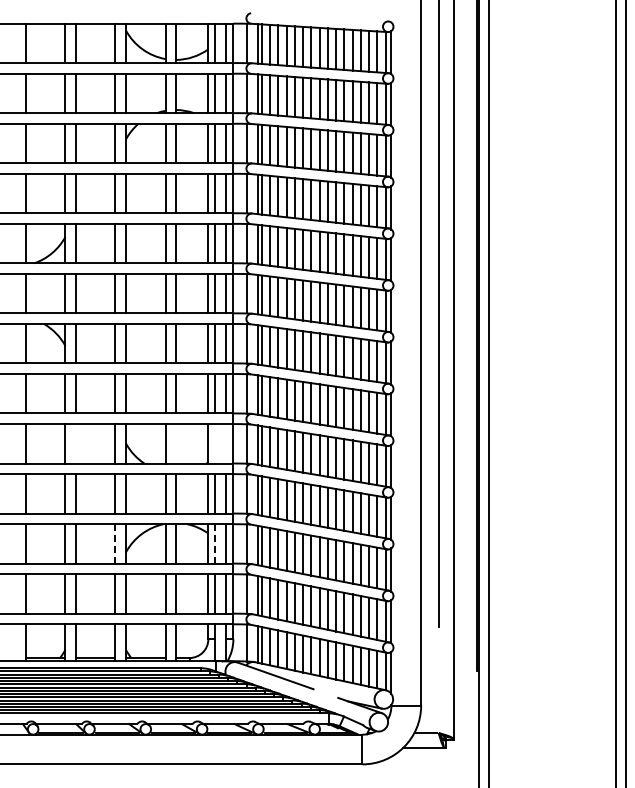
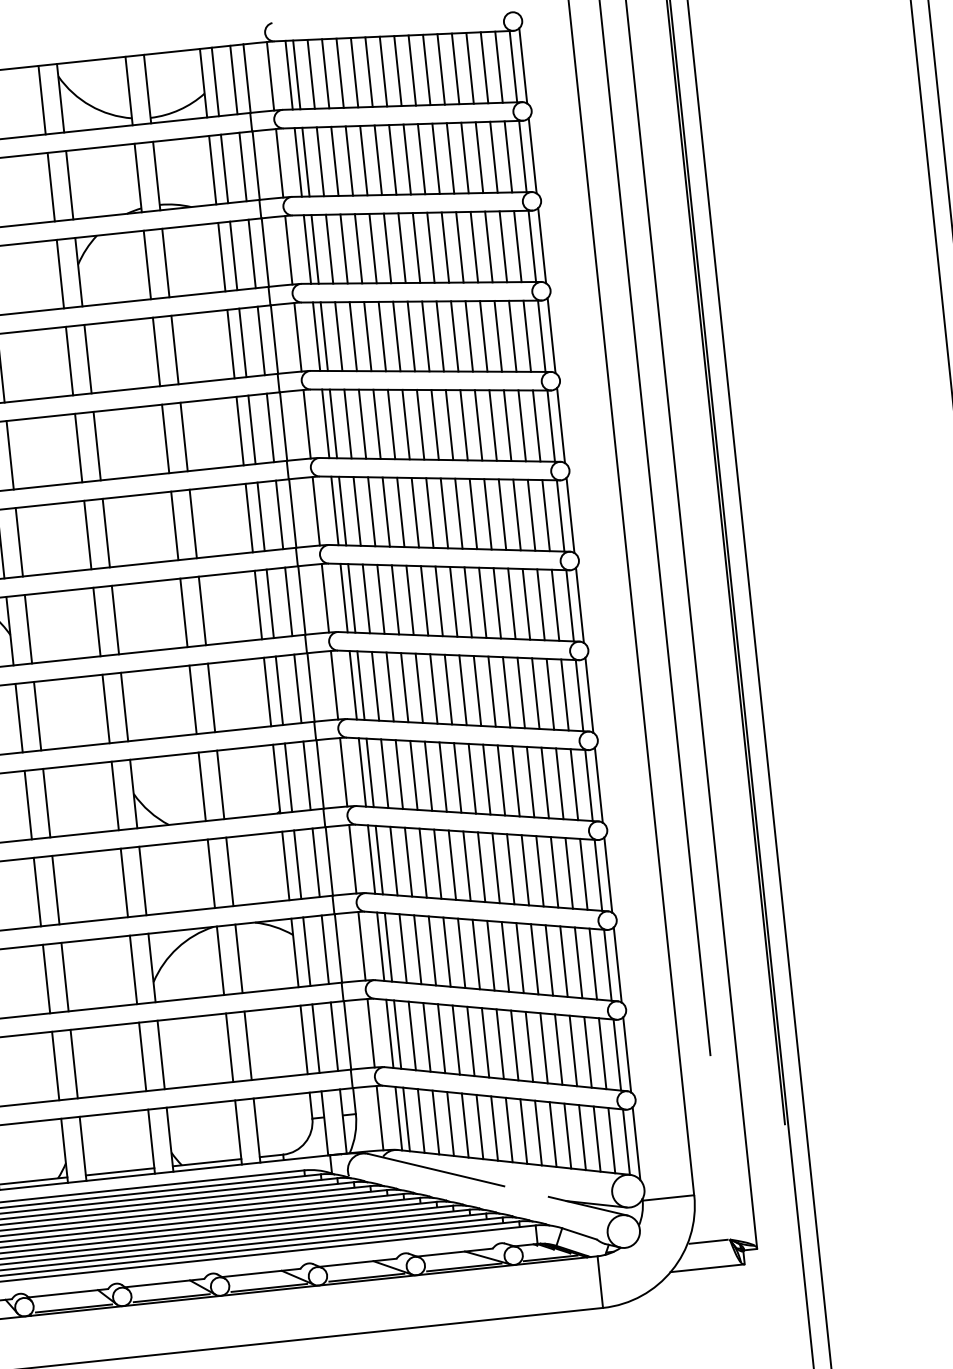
line: (76, 443) -> (47, 802), added
line: (176, 443) -> (221, 784), added
line: (215, 443) -> (289, 777), added
line: (225, 443) -> (306, 775), added
line: (115, 543) -> (133, 969), dashed -> solid
line: (215, 543) -> (307, 950), dashed -> solid

